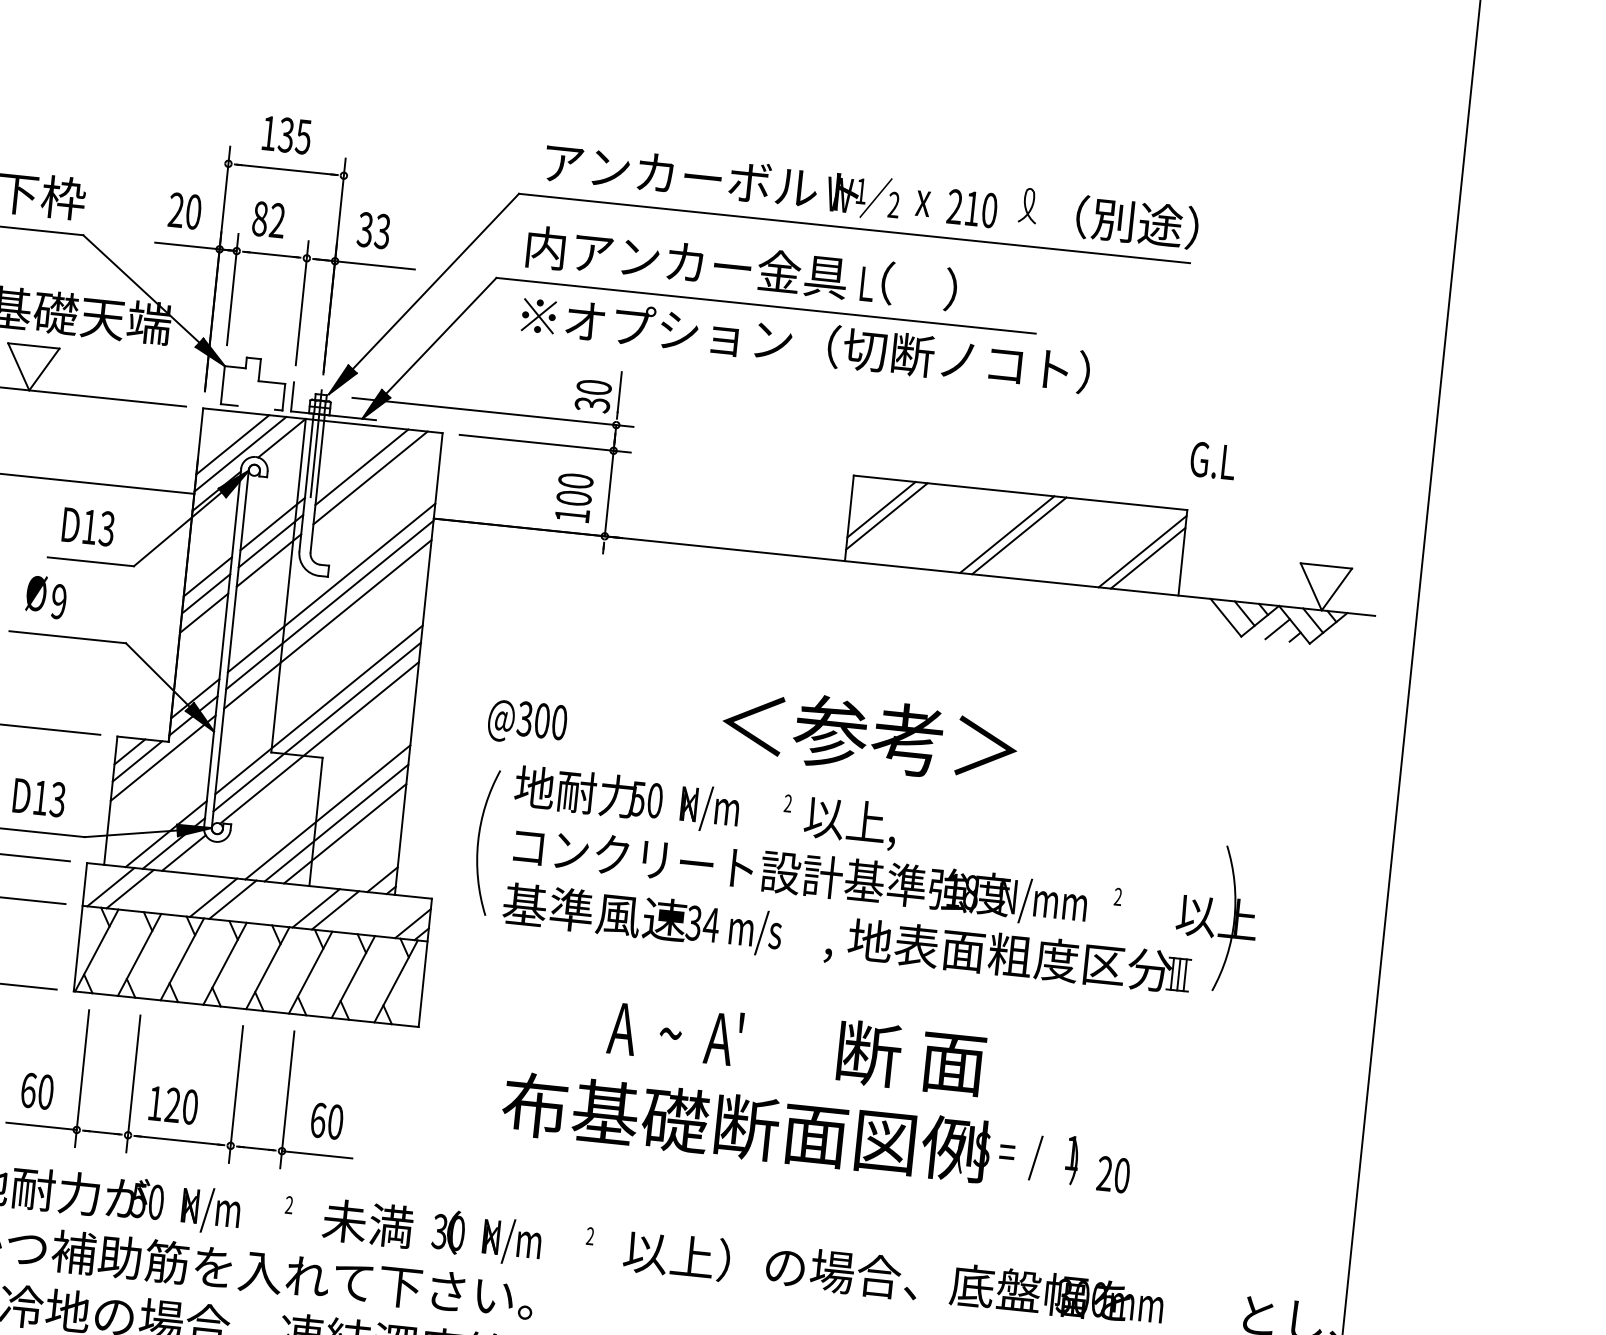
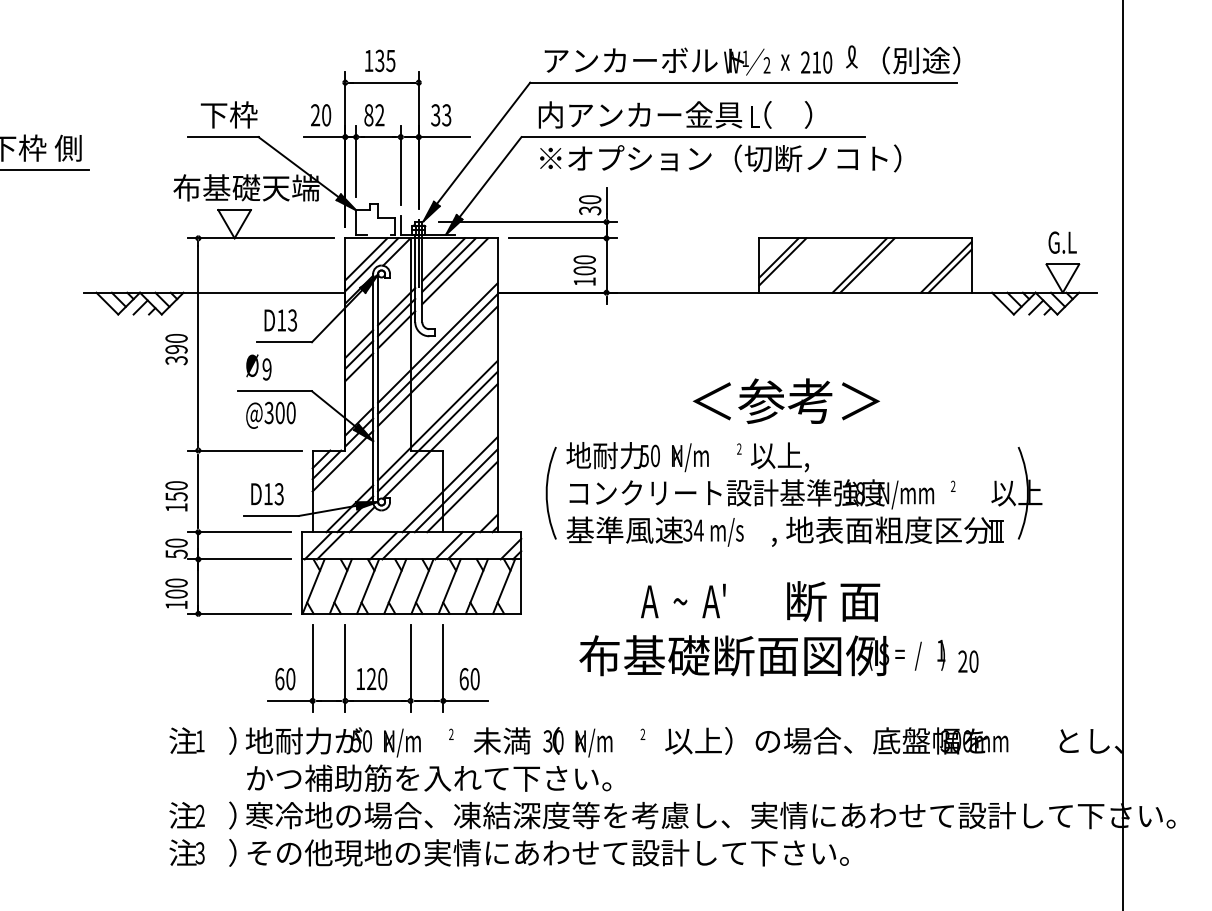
line: (354, 457) -> (443, 259), added
text: (1212, 460) -> (1062, 242), moved
text: (526, 721) -> (270, 414), moved

